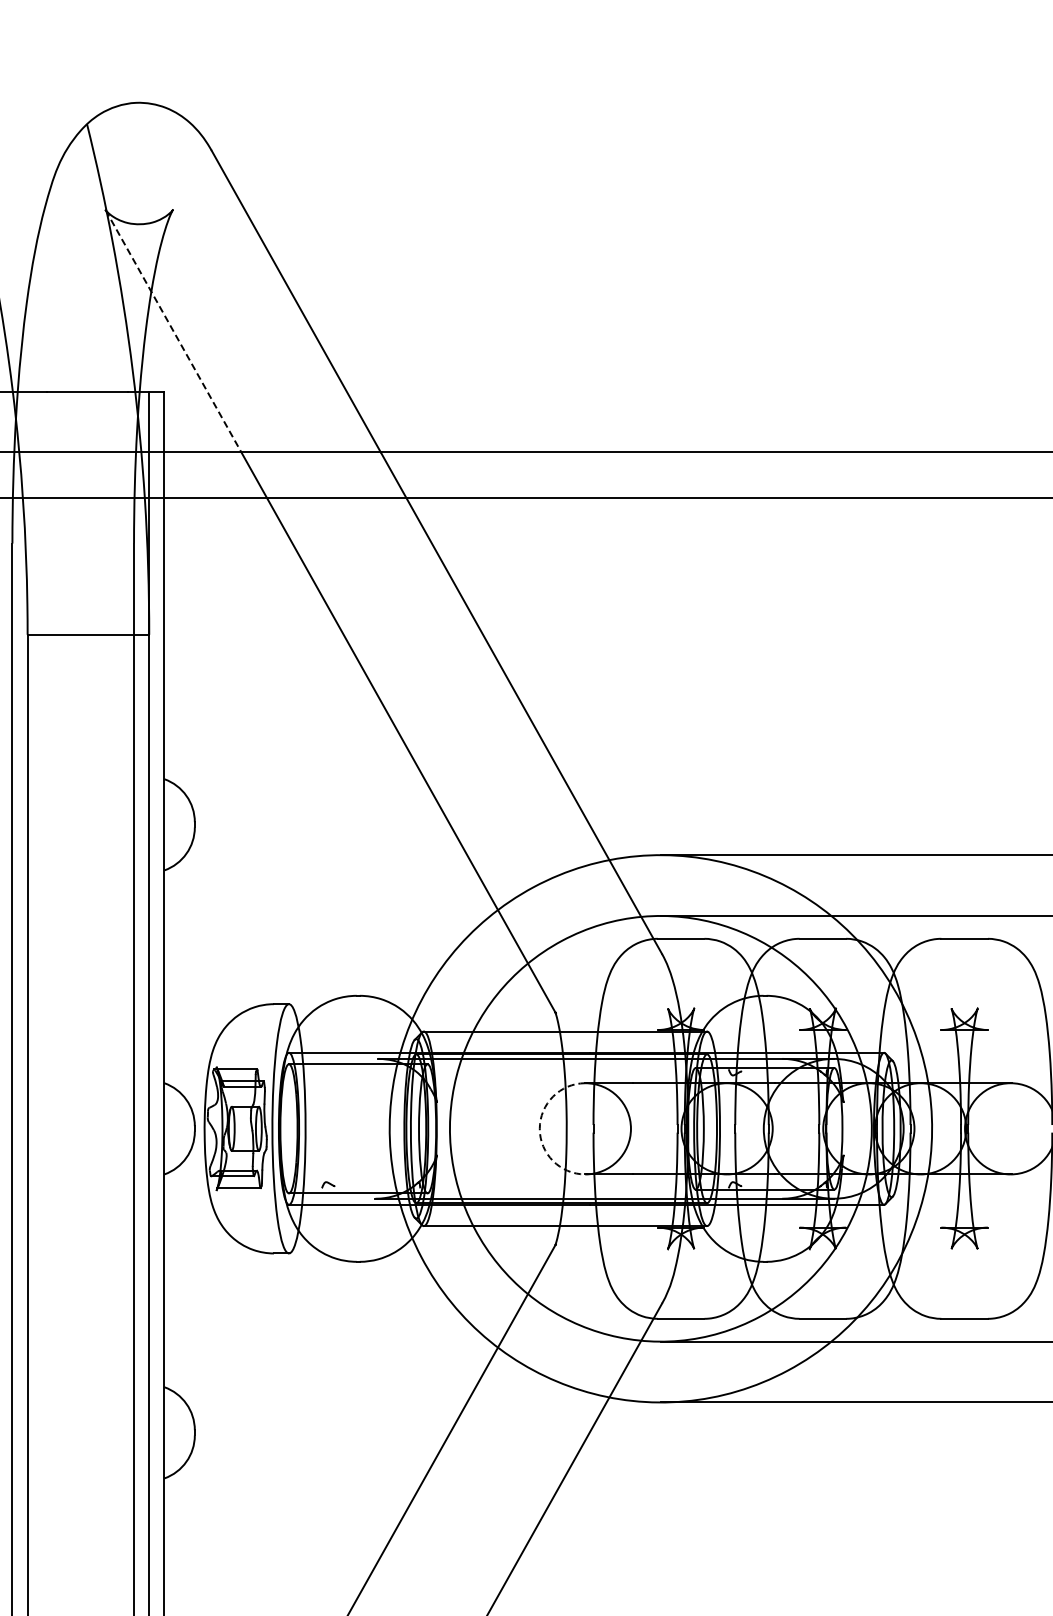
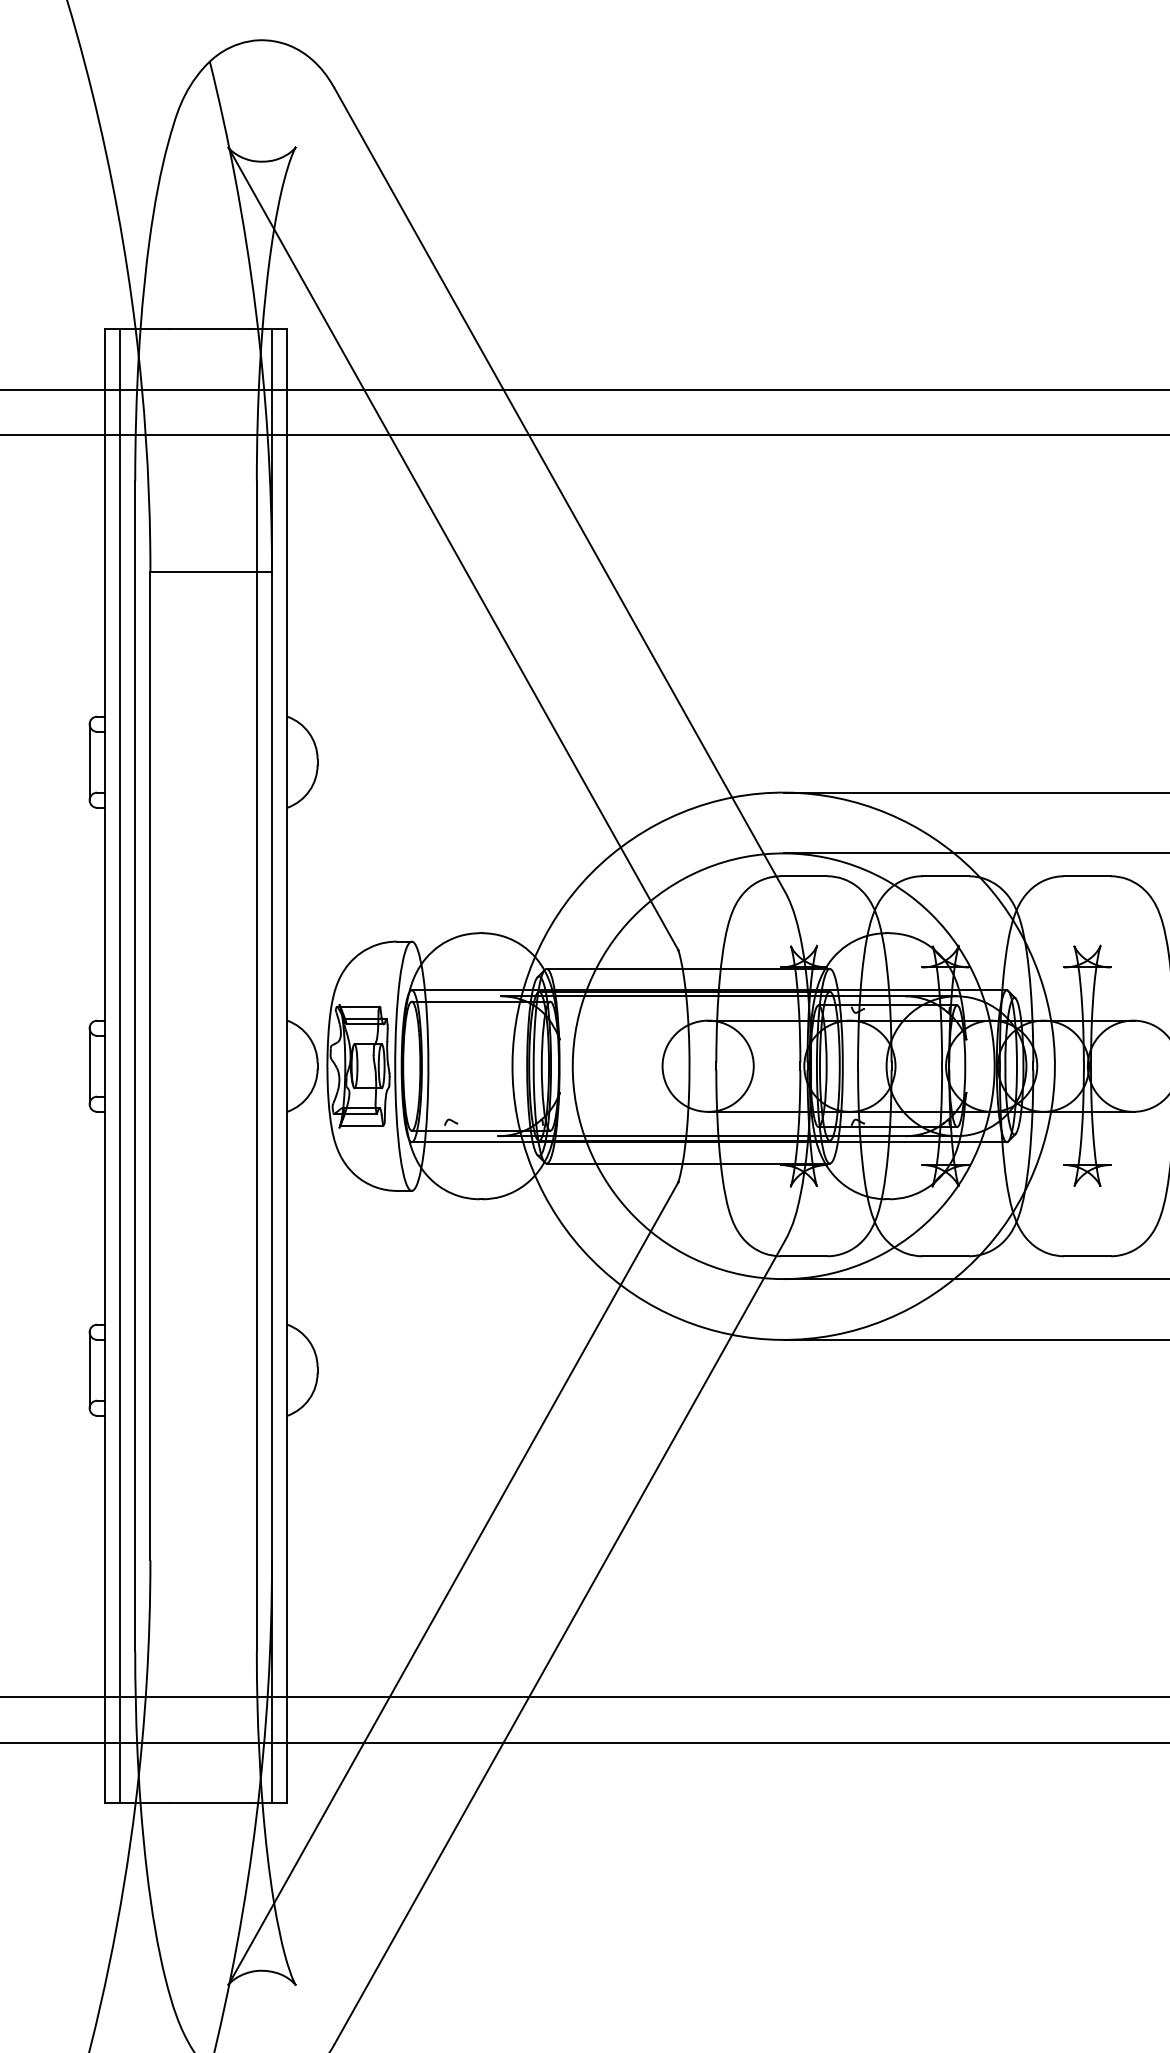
line: (173, 331) -> (296, 268), dashed -> solid
arc: (539, 1129) -> (662, 1066), dashed -> solid

